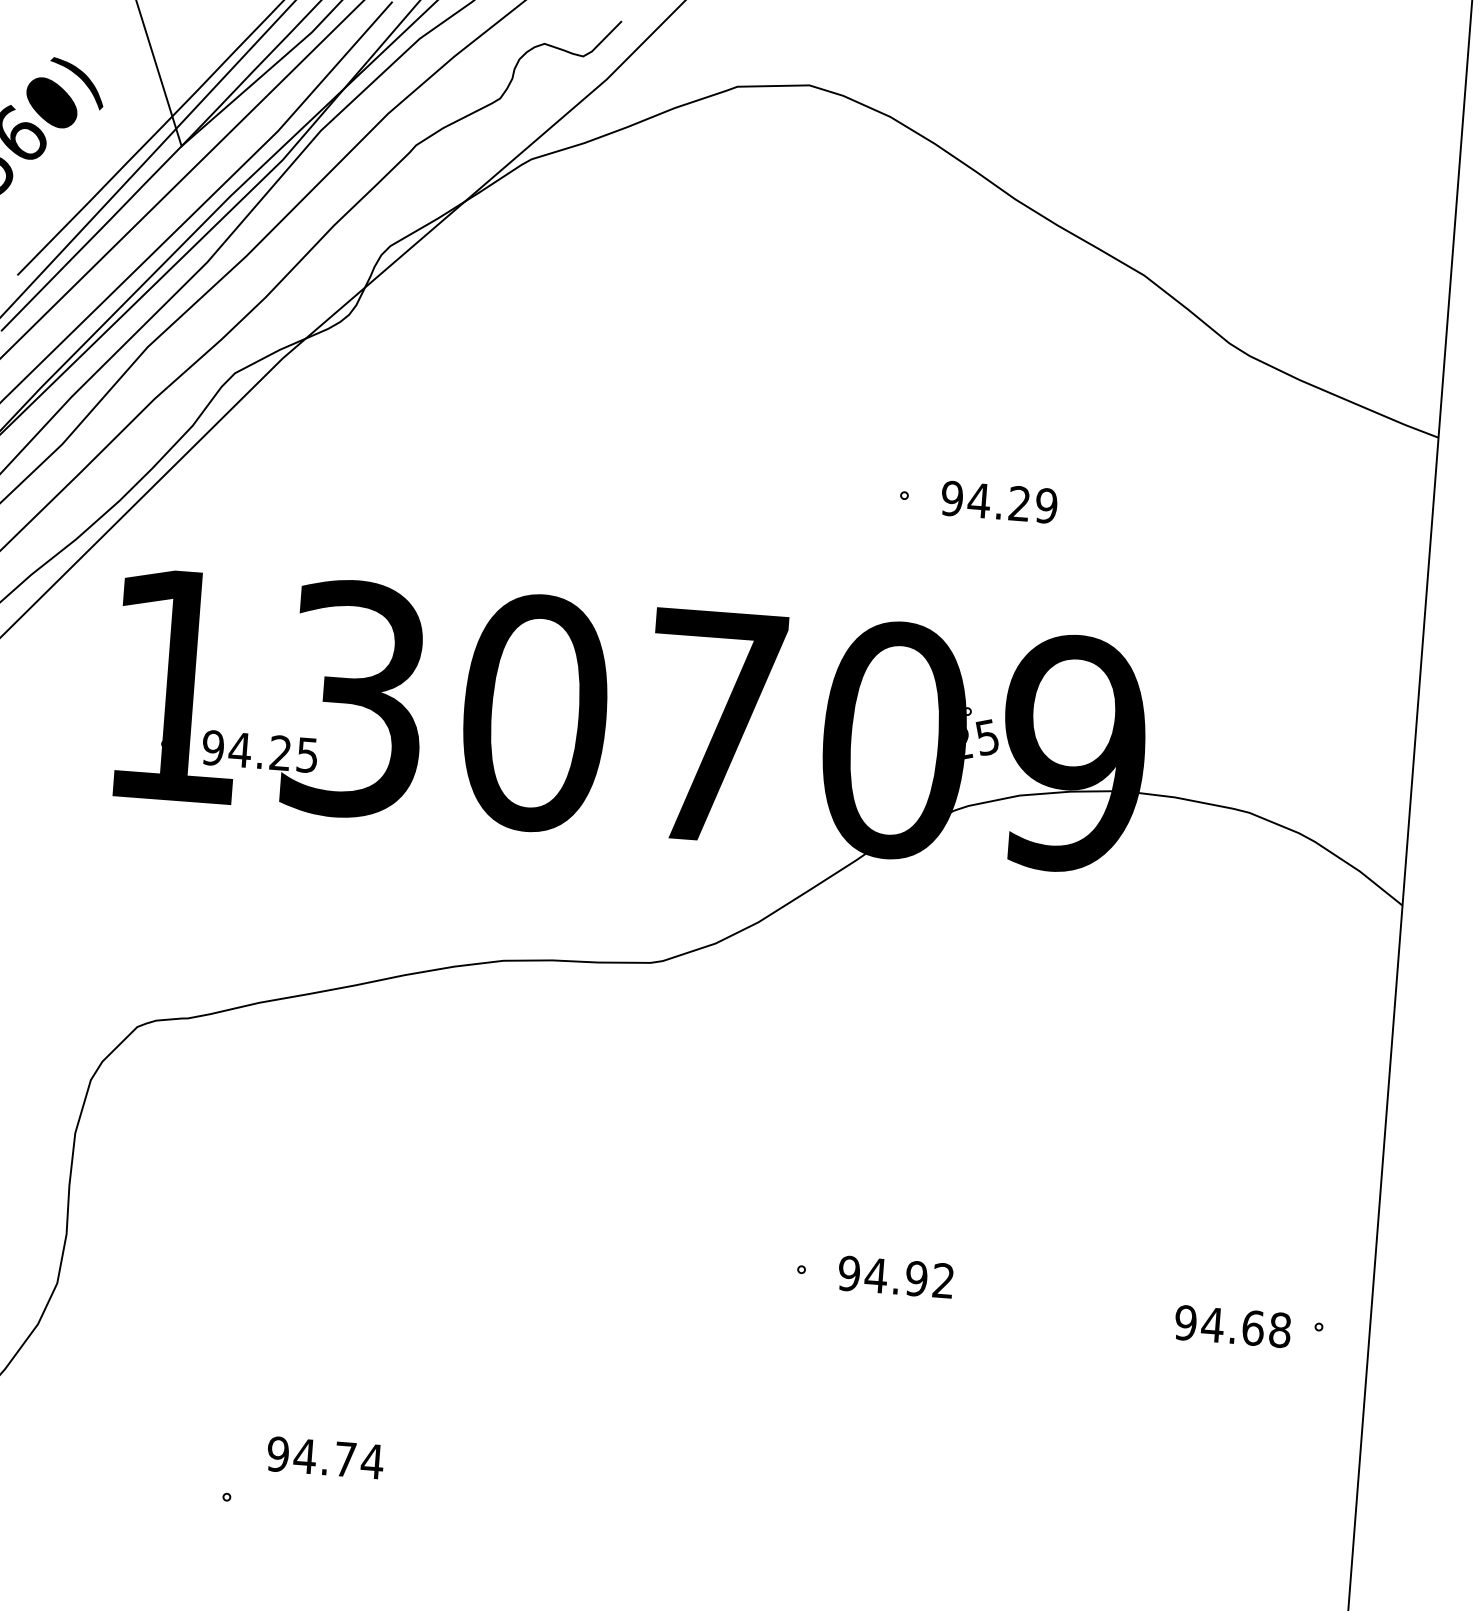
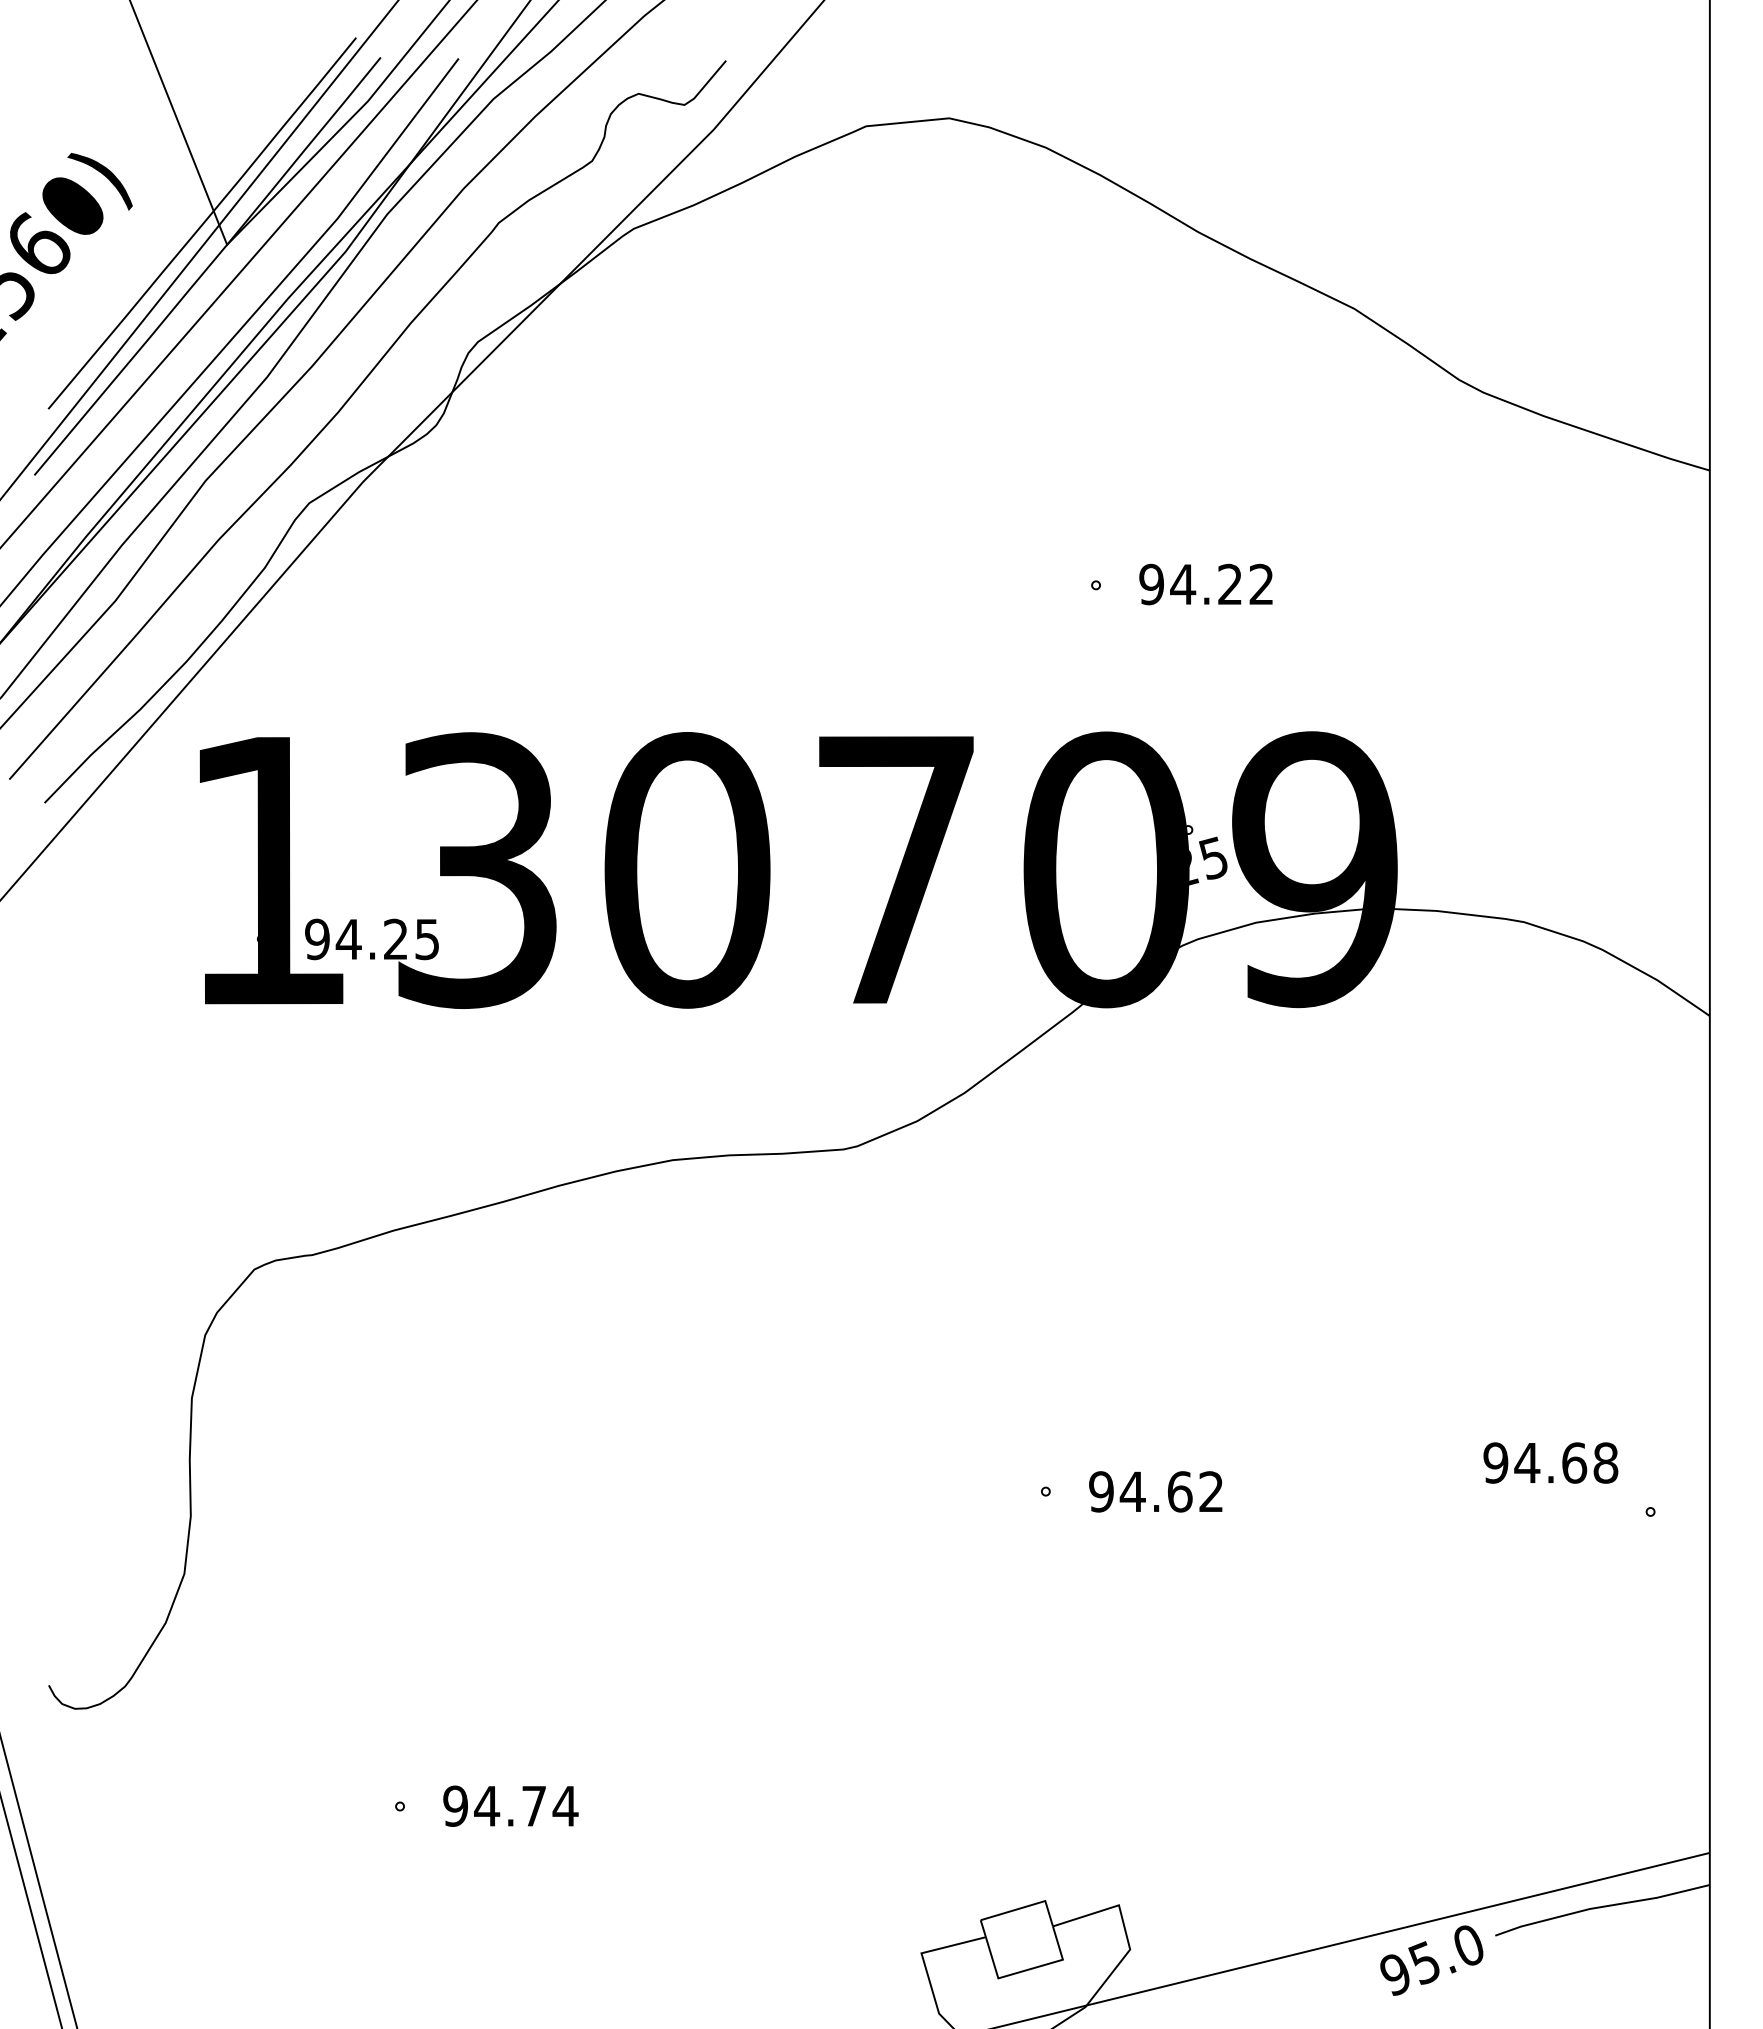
text: (1046, 505) -> (1261, 584), 94.29 -> 94.22
text: (916, 1278) -> (1179, 1491), 94.92 -> 94.62
text: (1232, 1326) -> (1550, 1462), moved
text: (325, 1457) -> (510, 1805), moved

